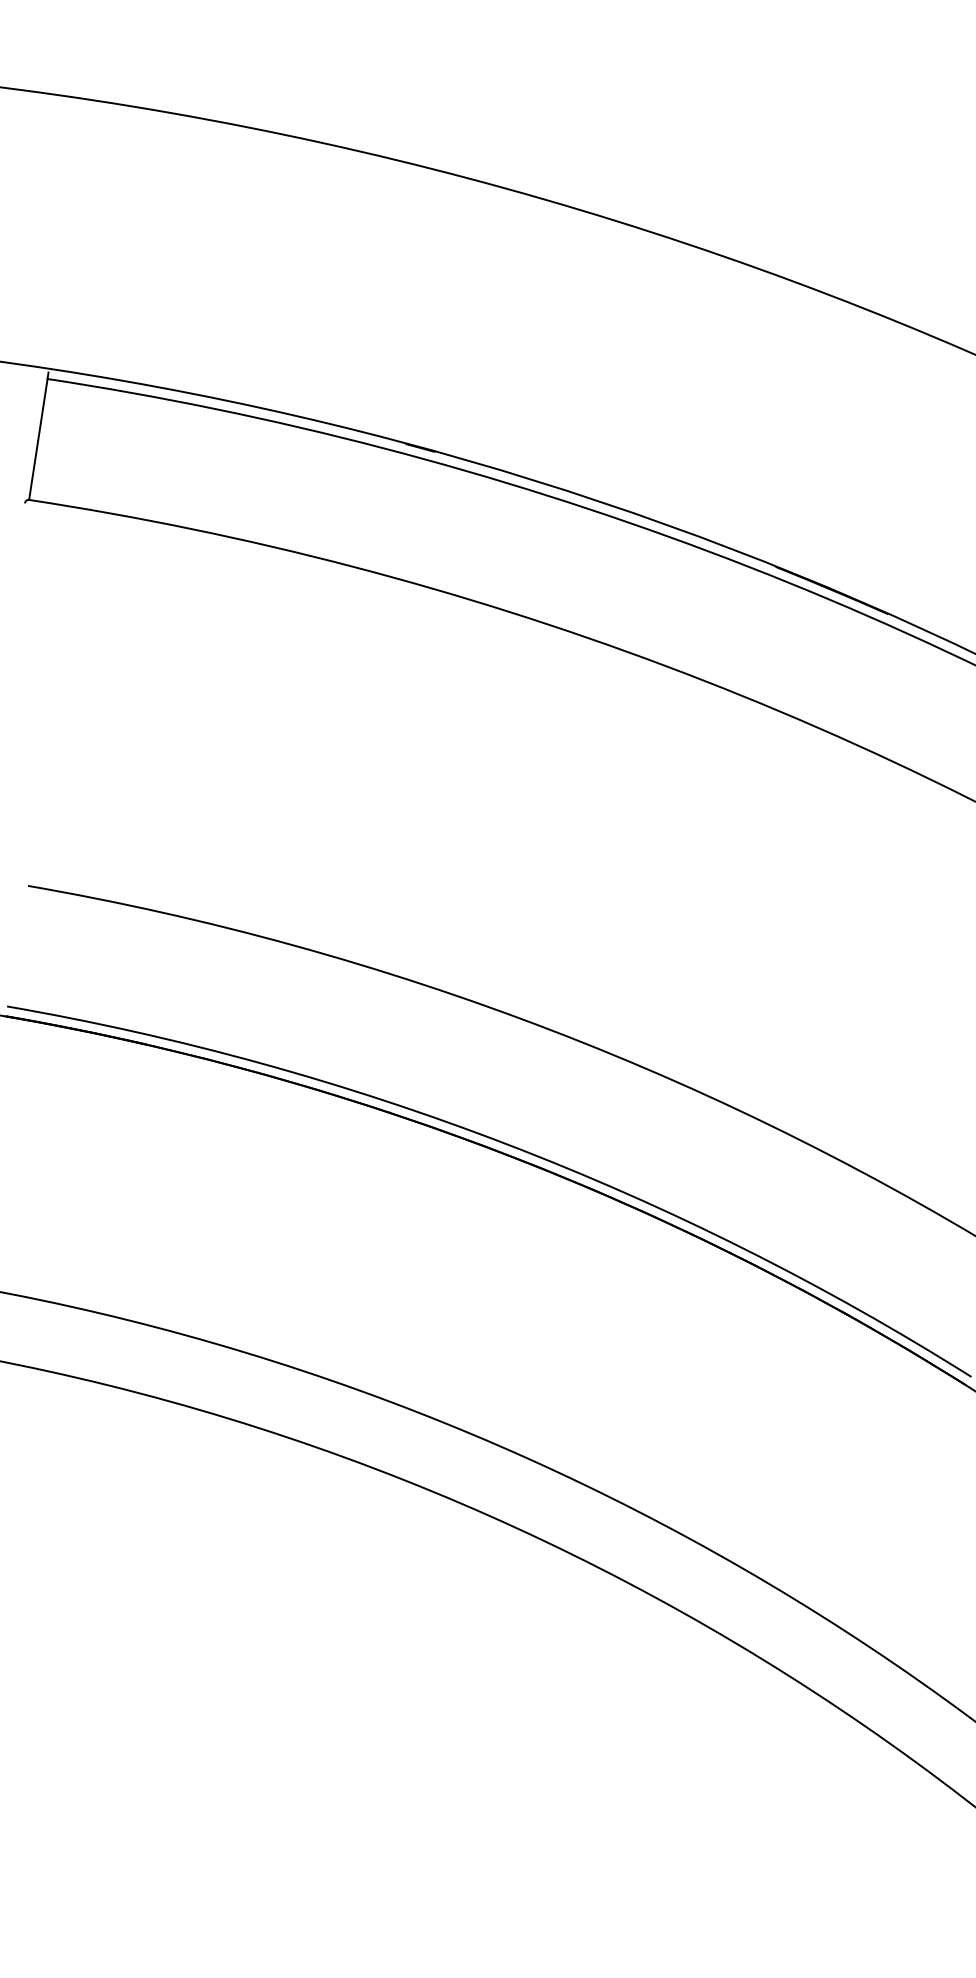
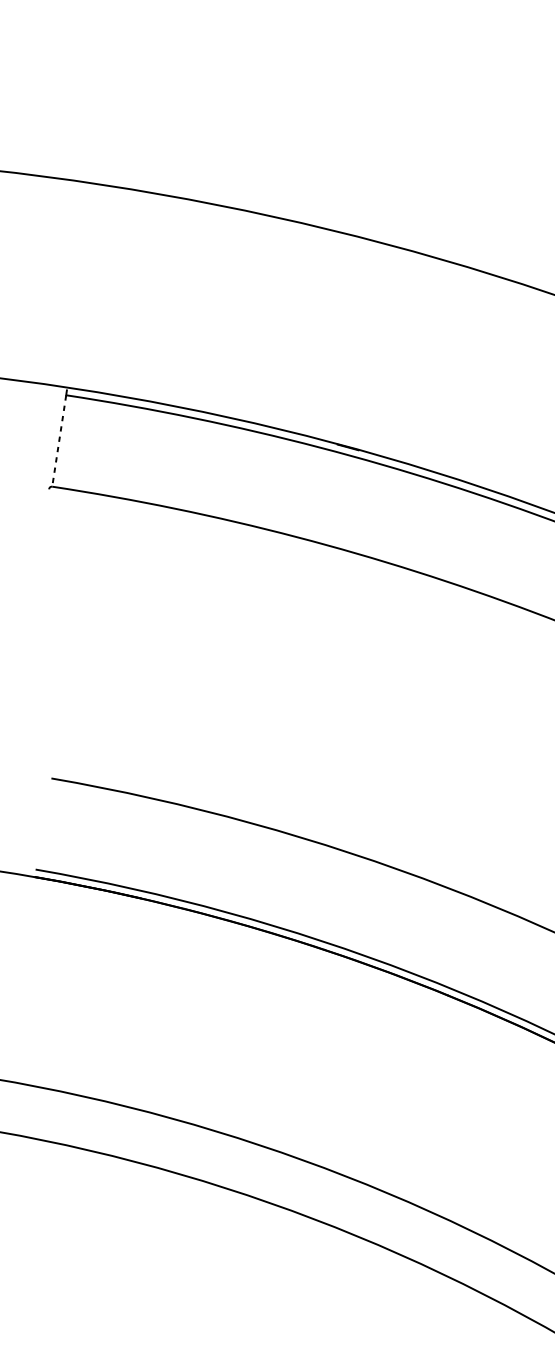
line: (38, 440) -> (59, 441), solid -> dashed

